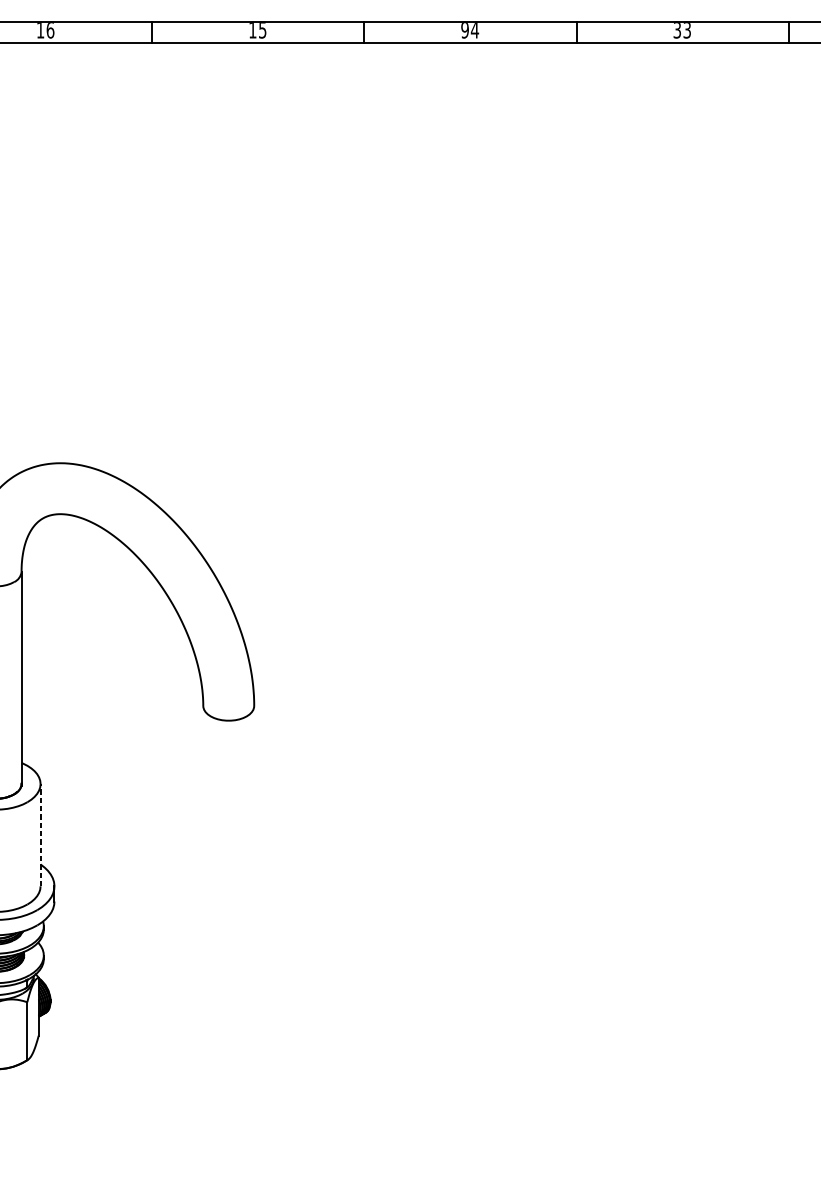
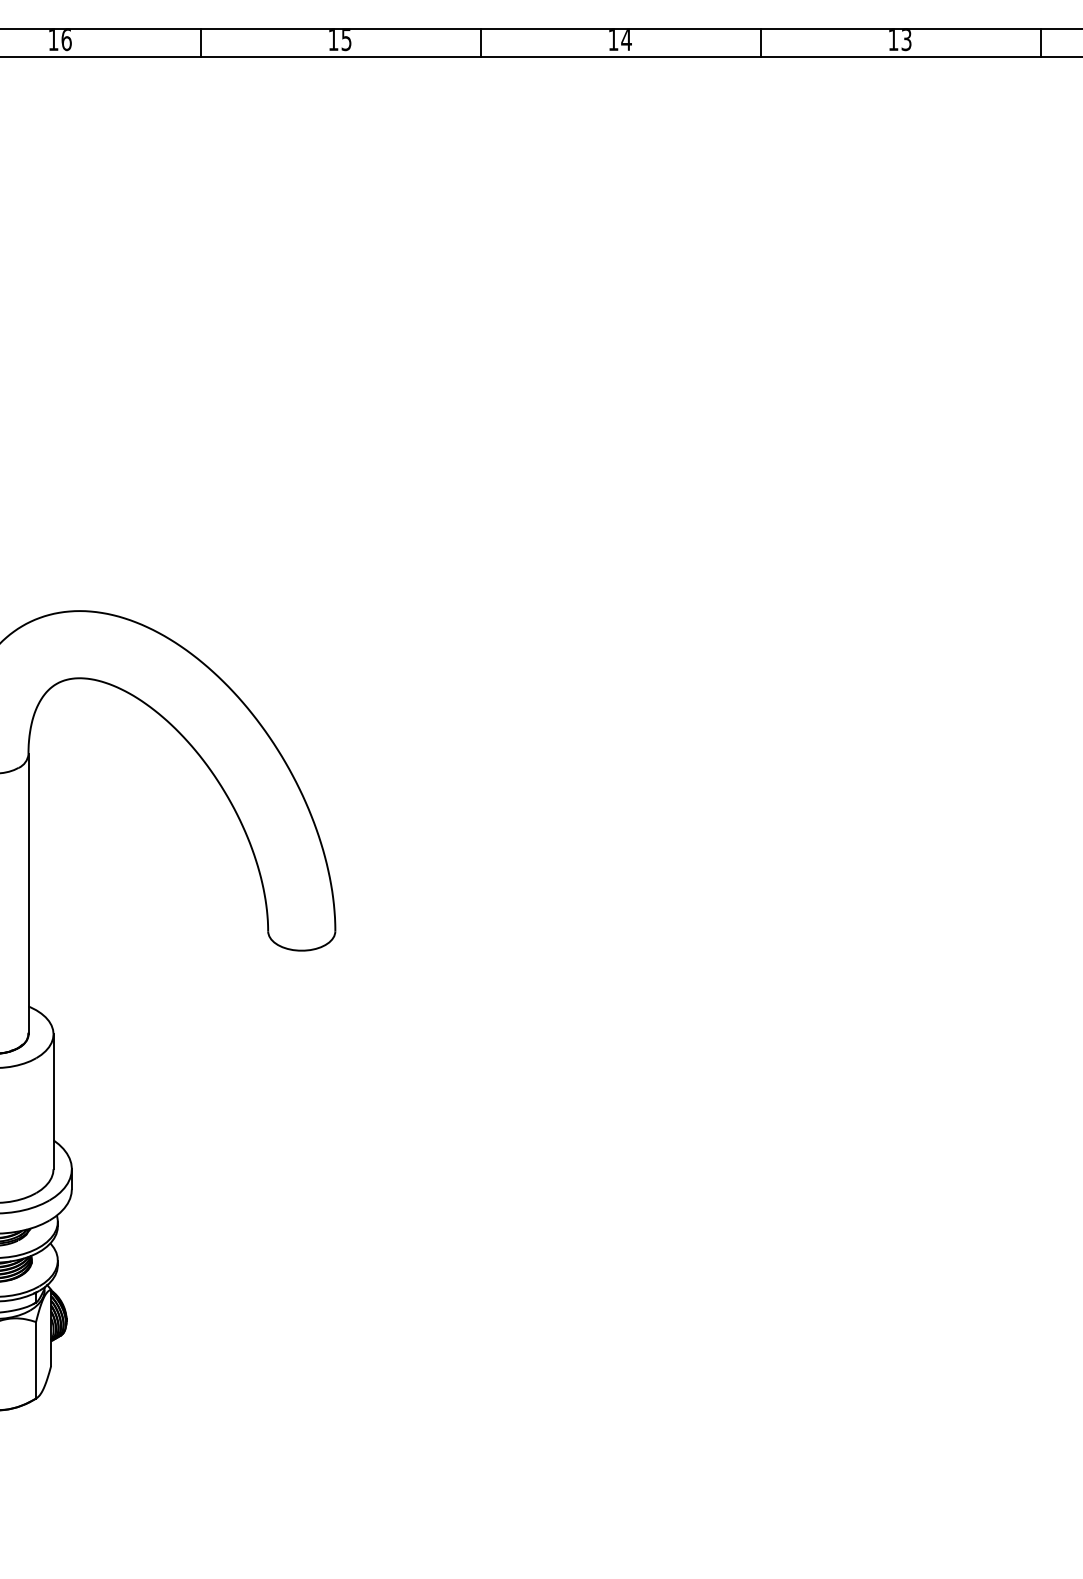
text: (465, 30) -> (613, 40), 94 -> 14
text: (677, 30) -> (893, 40), 33 -> 13
line: (40, 835) -> (53, 1101), dashed -> solid

